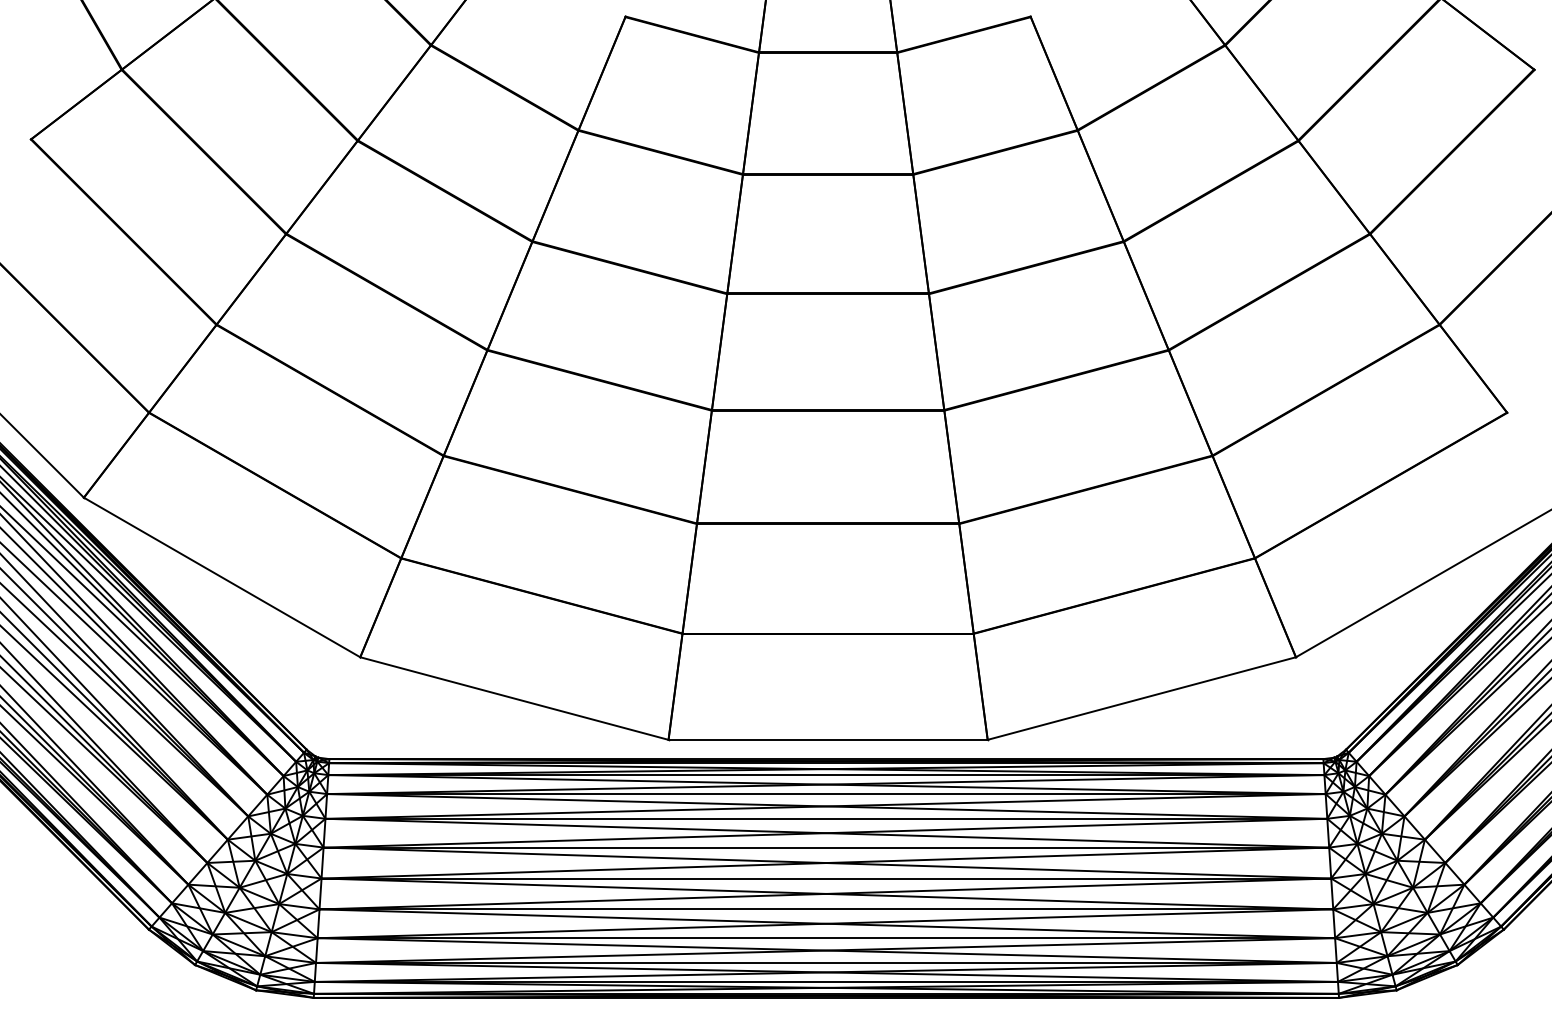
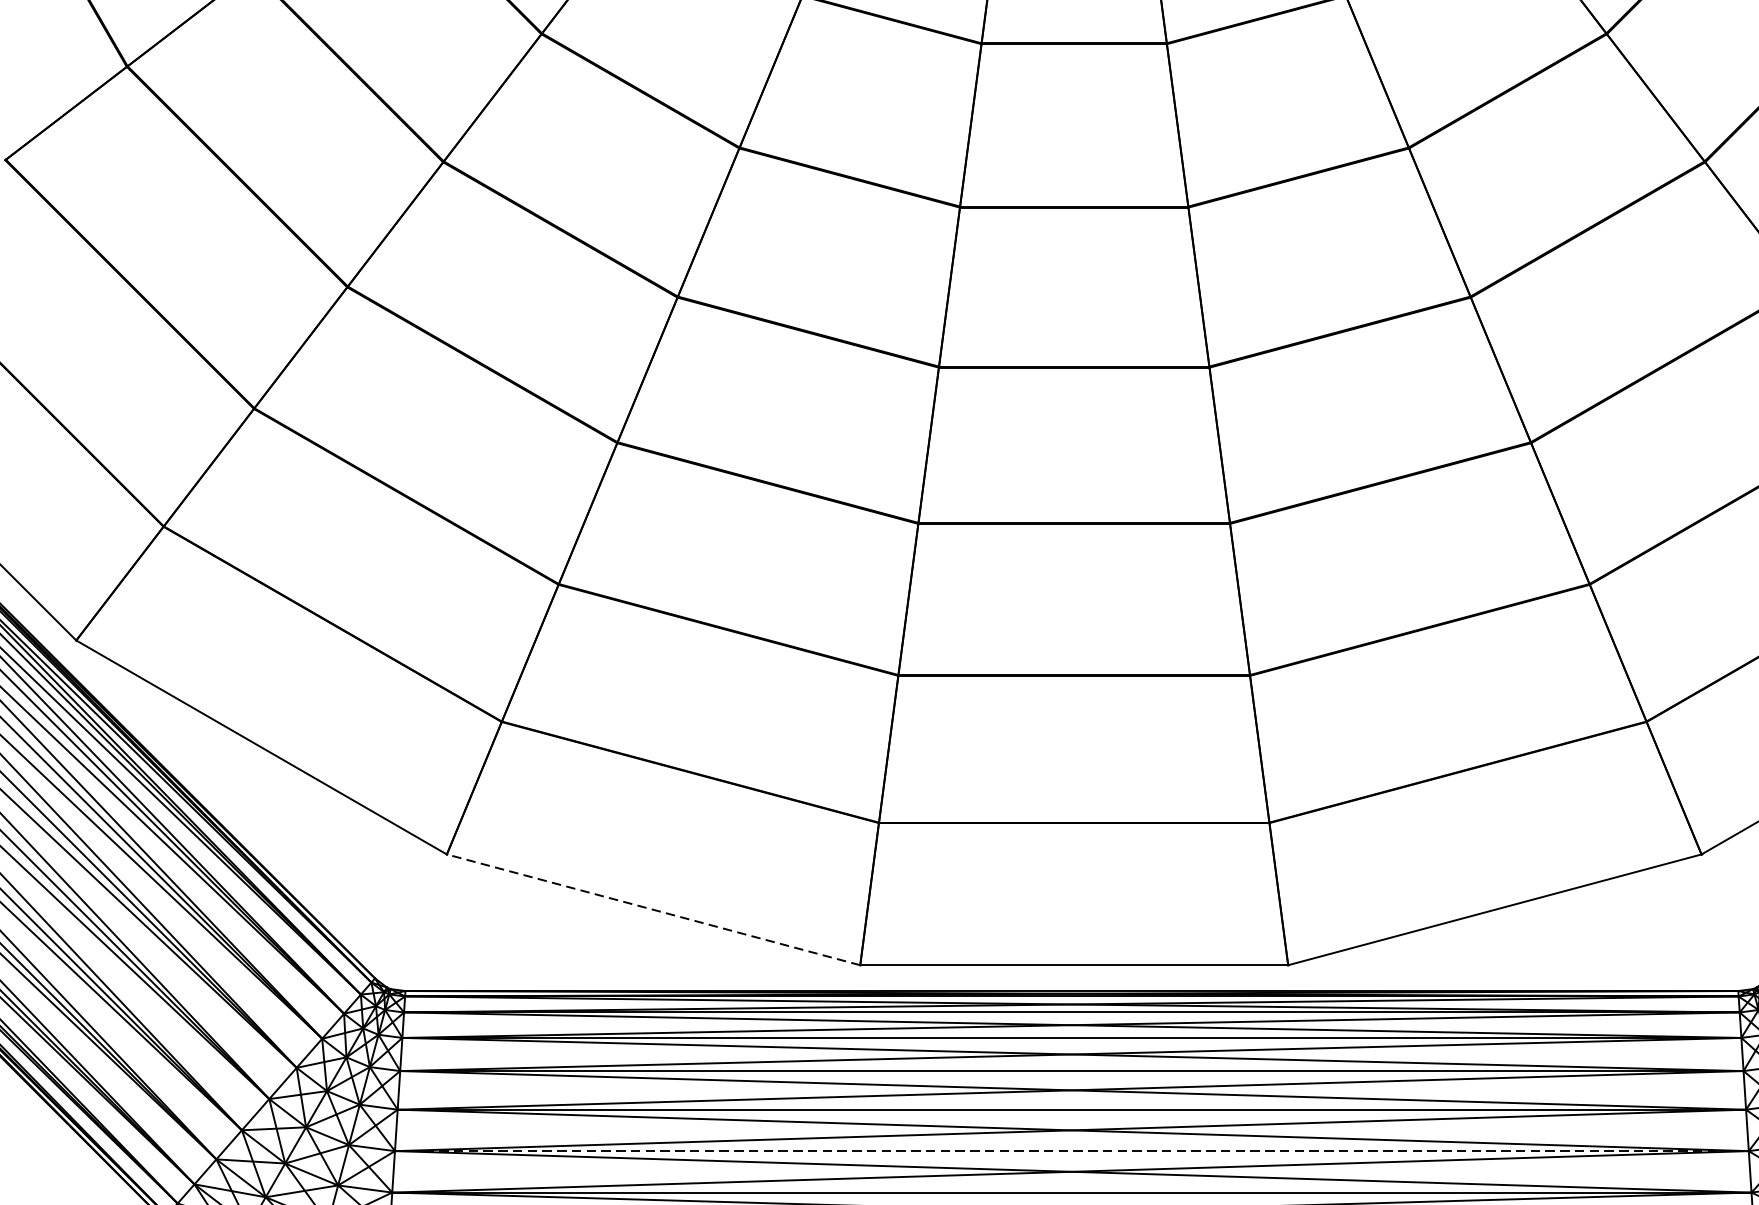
line: (514, 698) -> (653, 909), solid -> dashed
line: (826, 878) -> (1072, 1151), solid -> dashed

